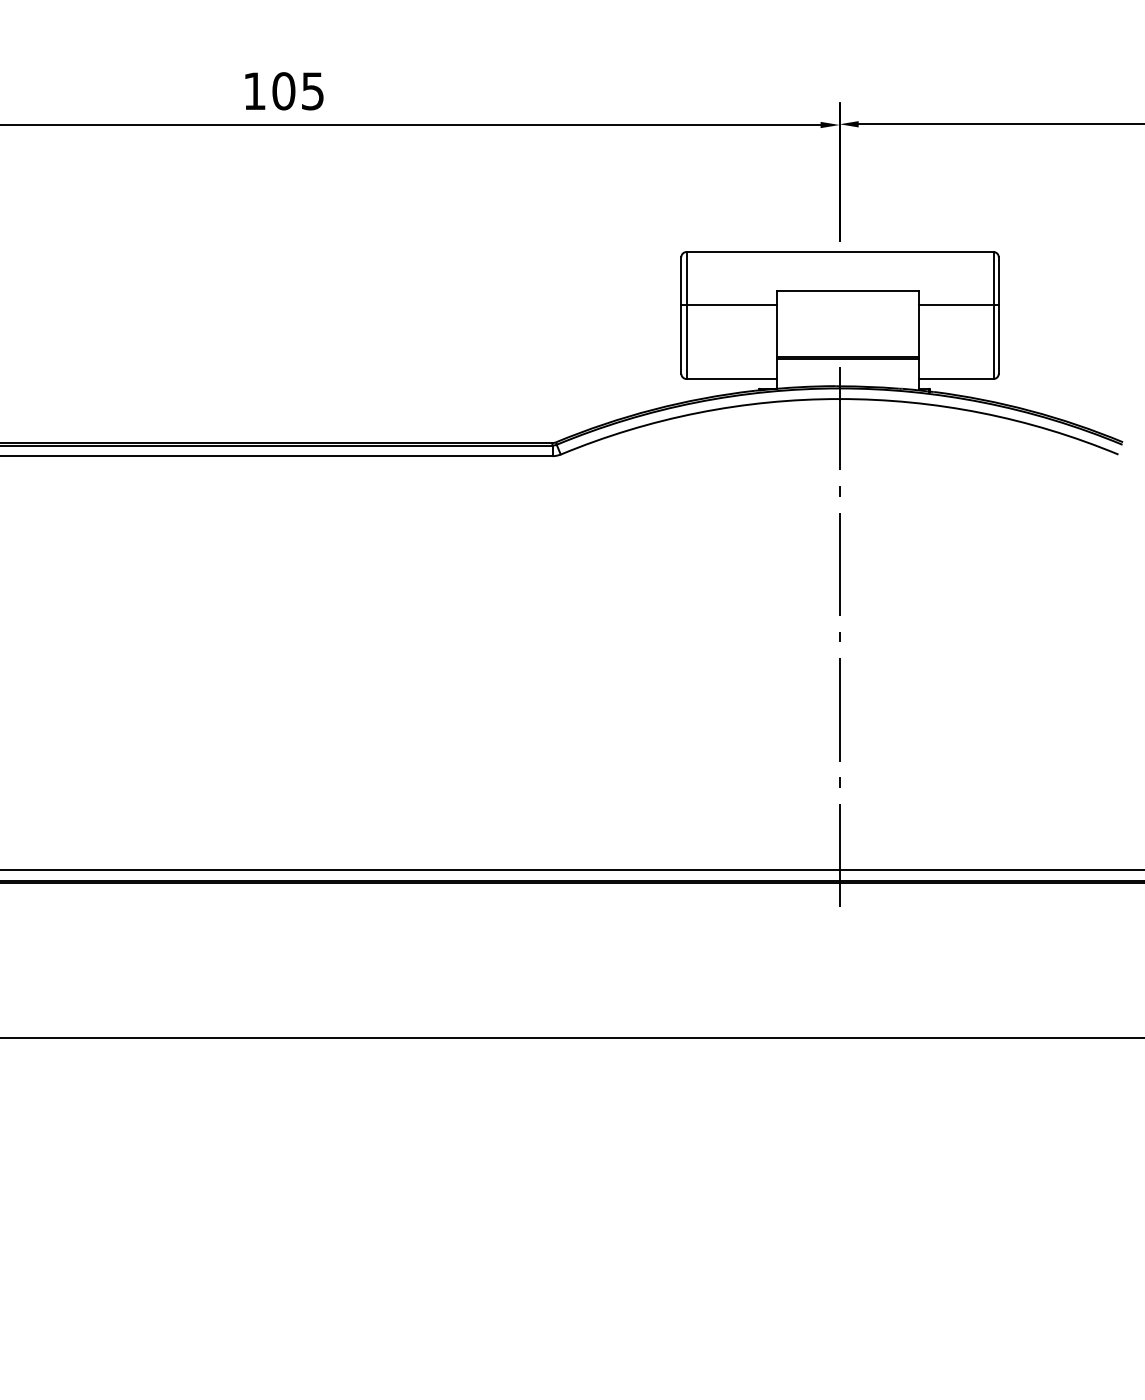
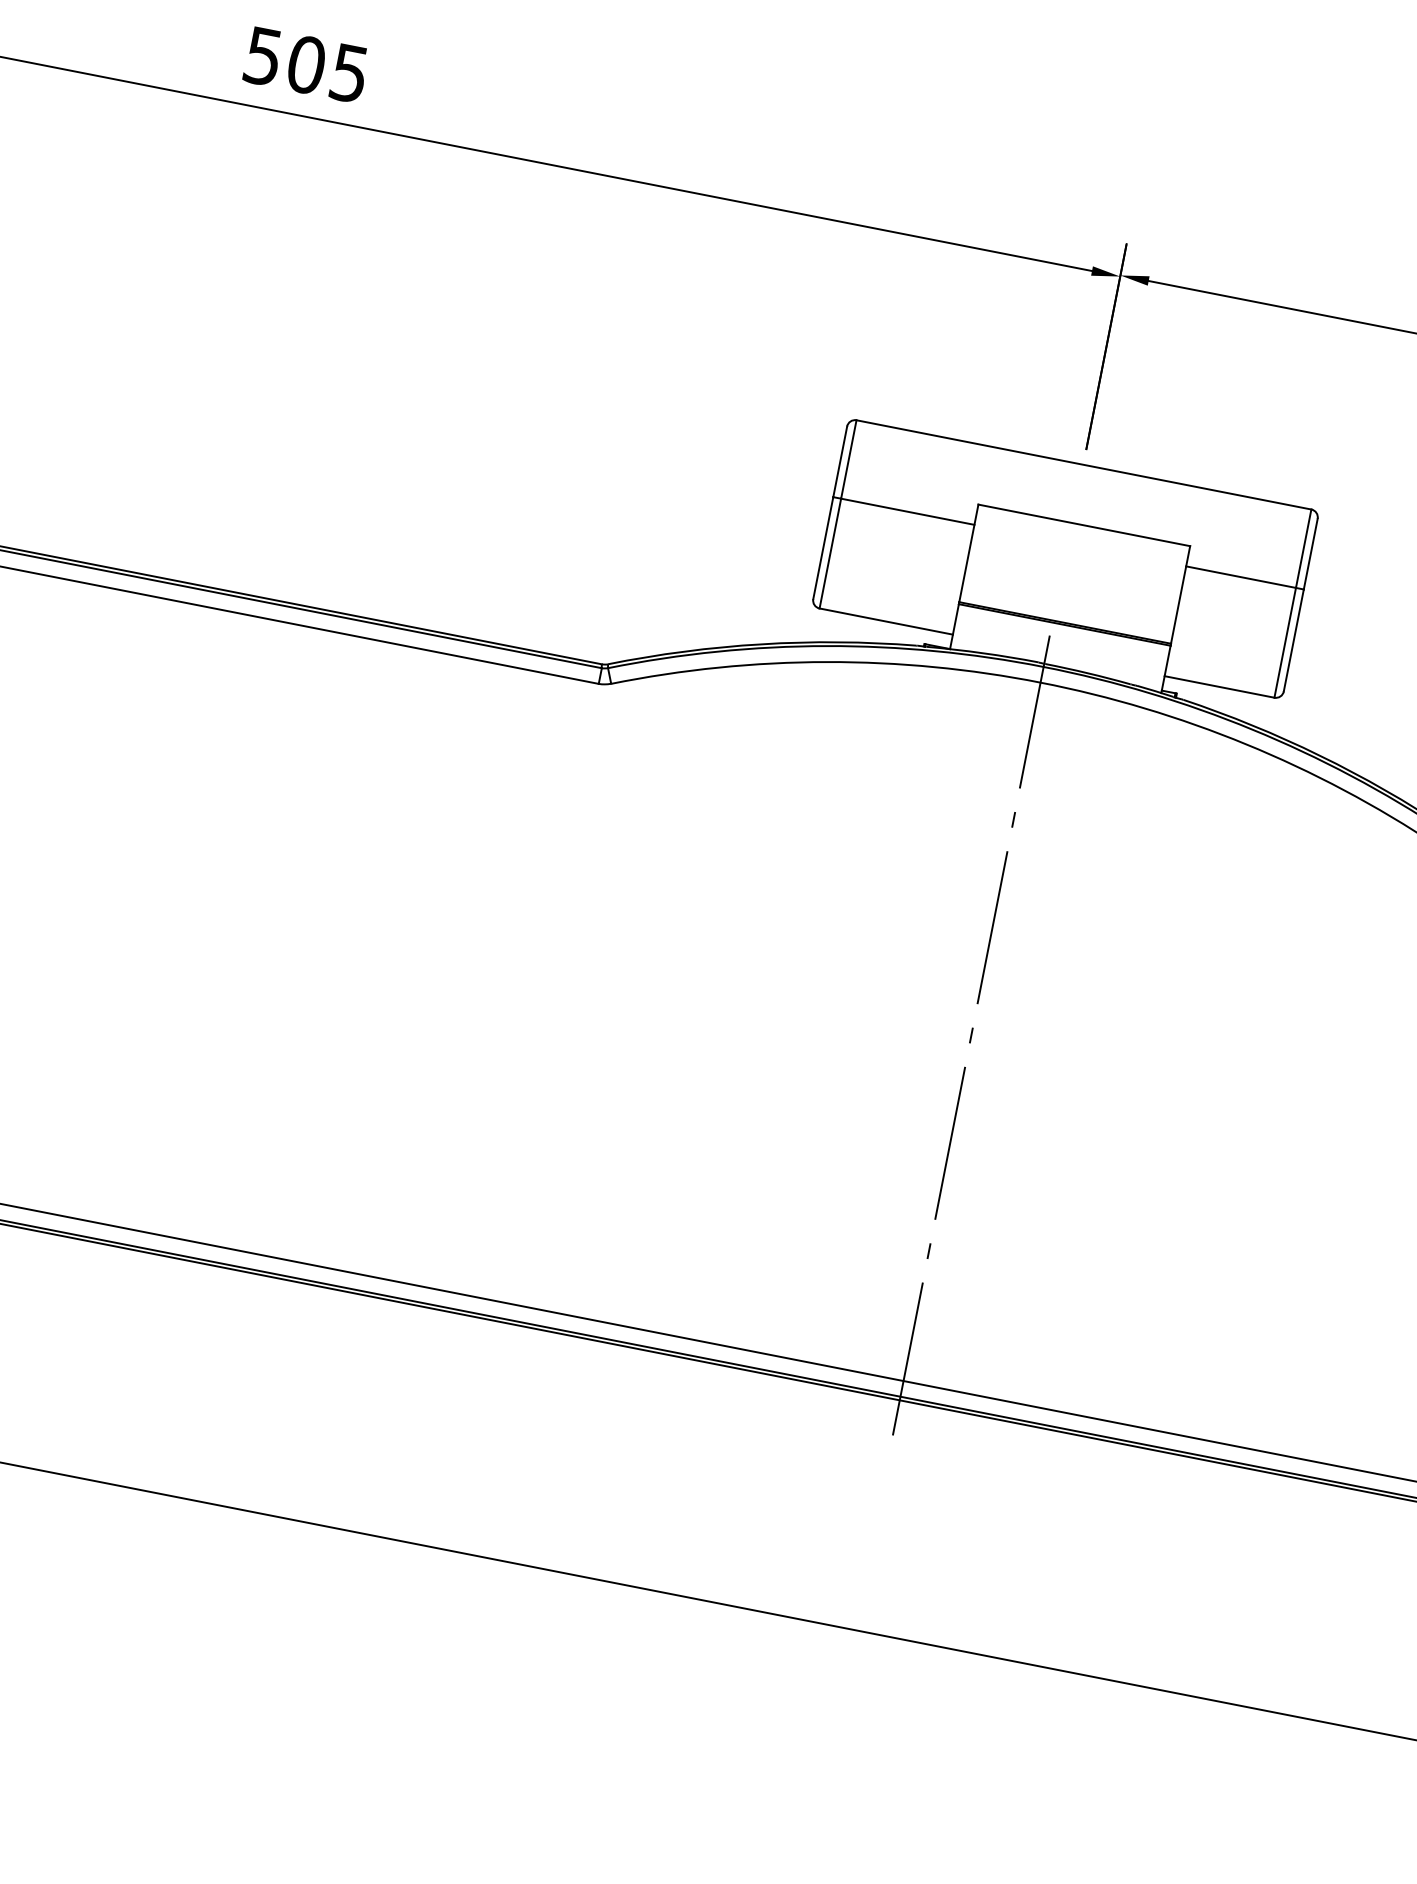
text: (254, 91) -> (262, 56), 105 -> 505

